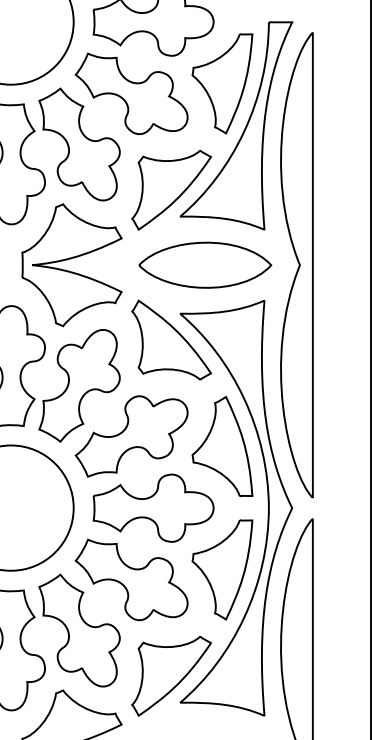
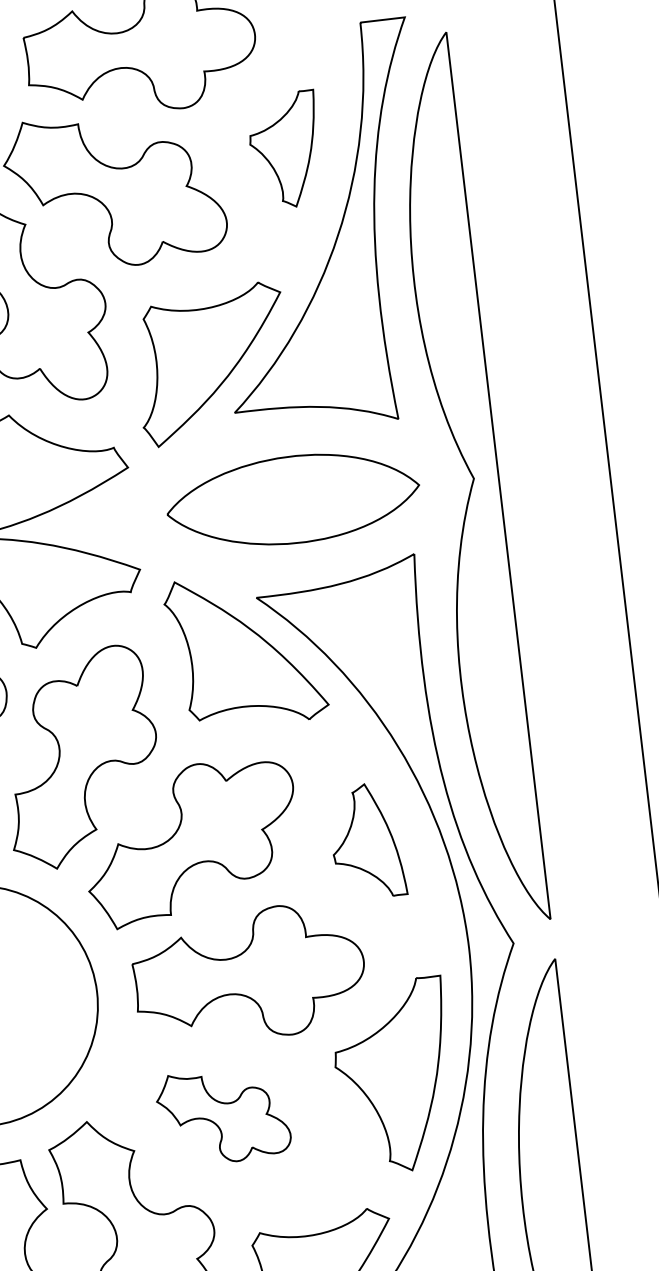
part: (222, 83) -> (285, 149), size x0.6
part: (222, 446) -> (366, 841), size x0.6
part: (131, 579) -> (223, 1115), size x0.6

